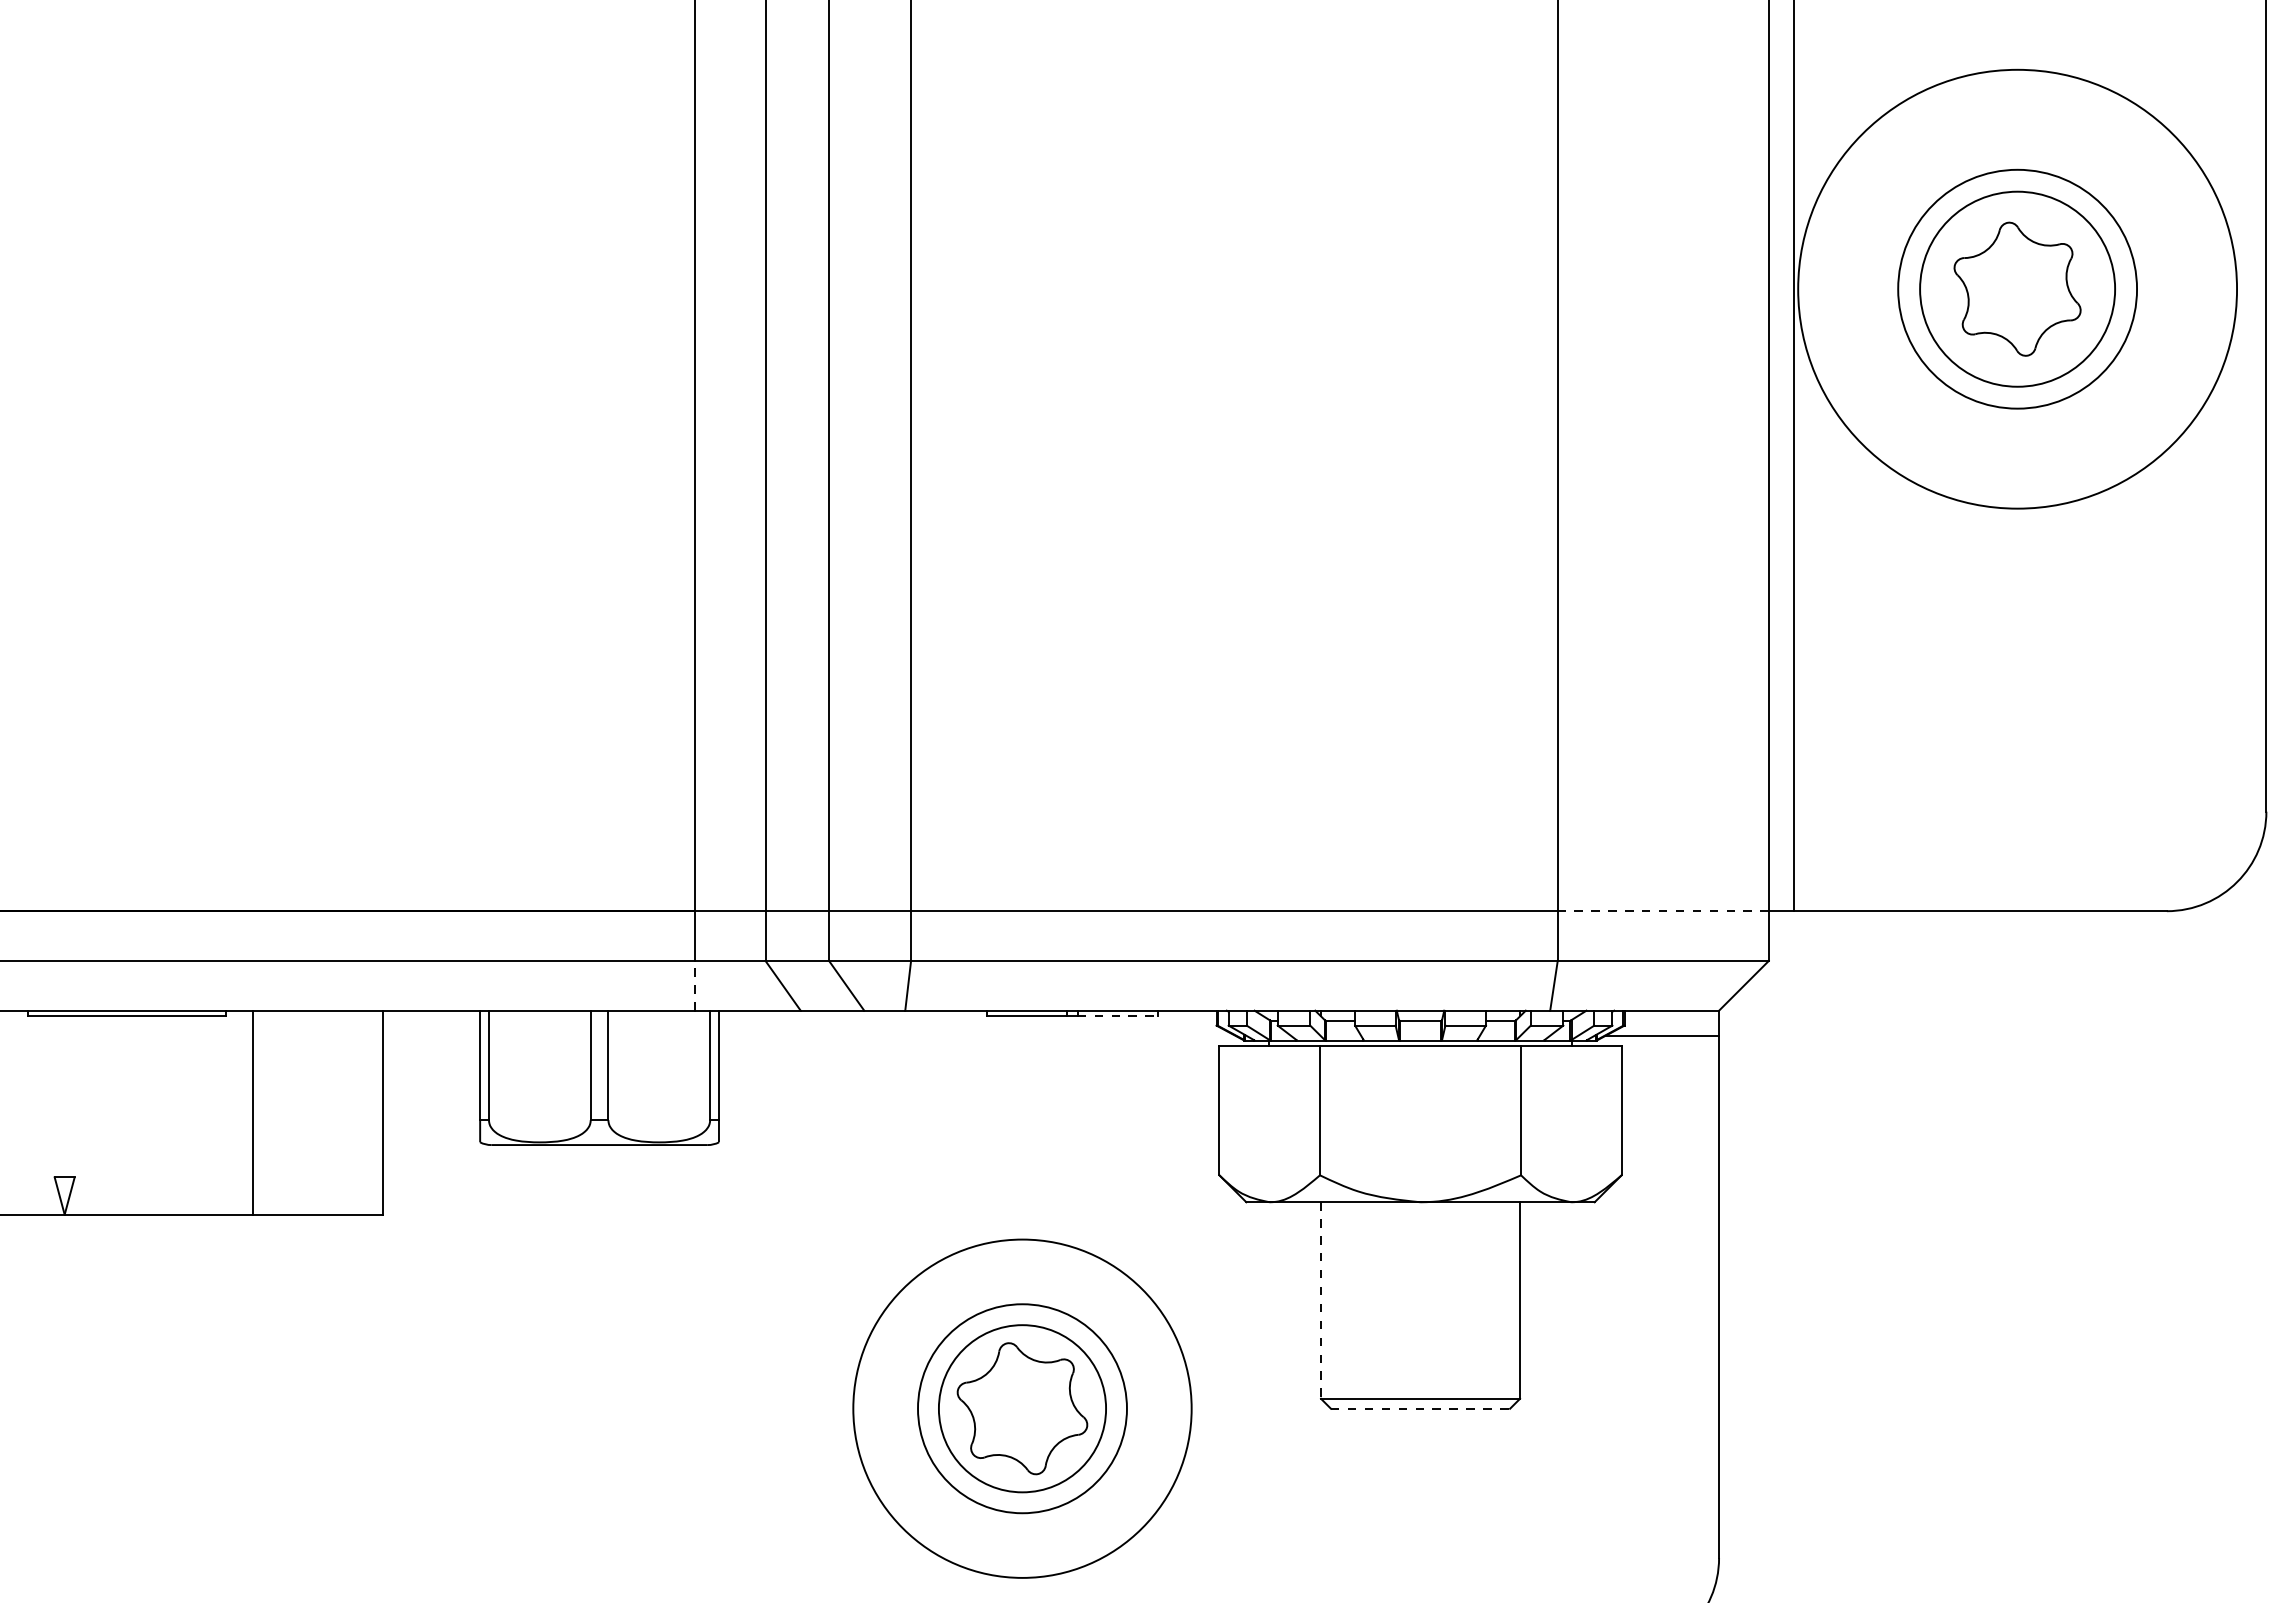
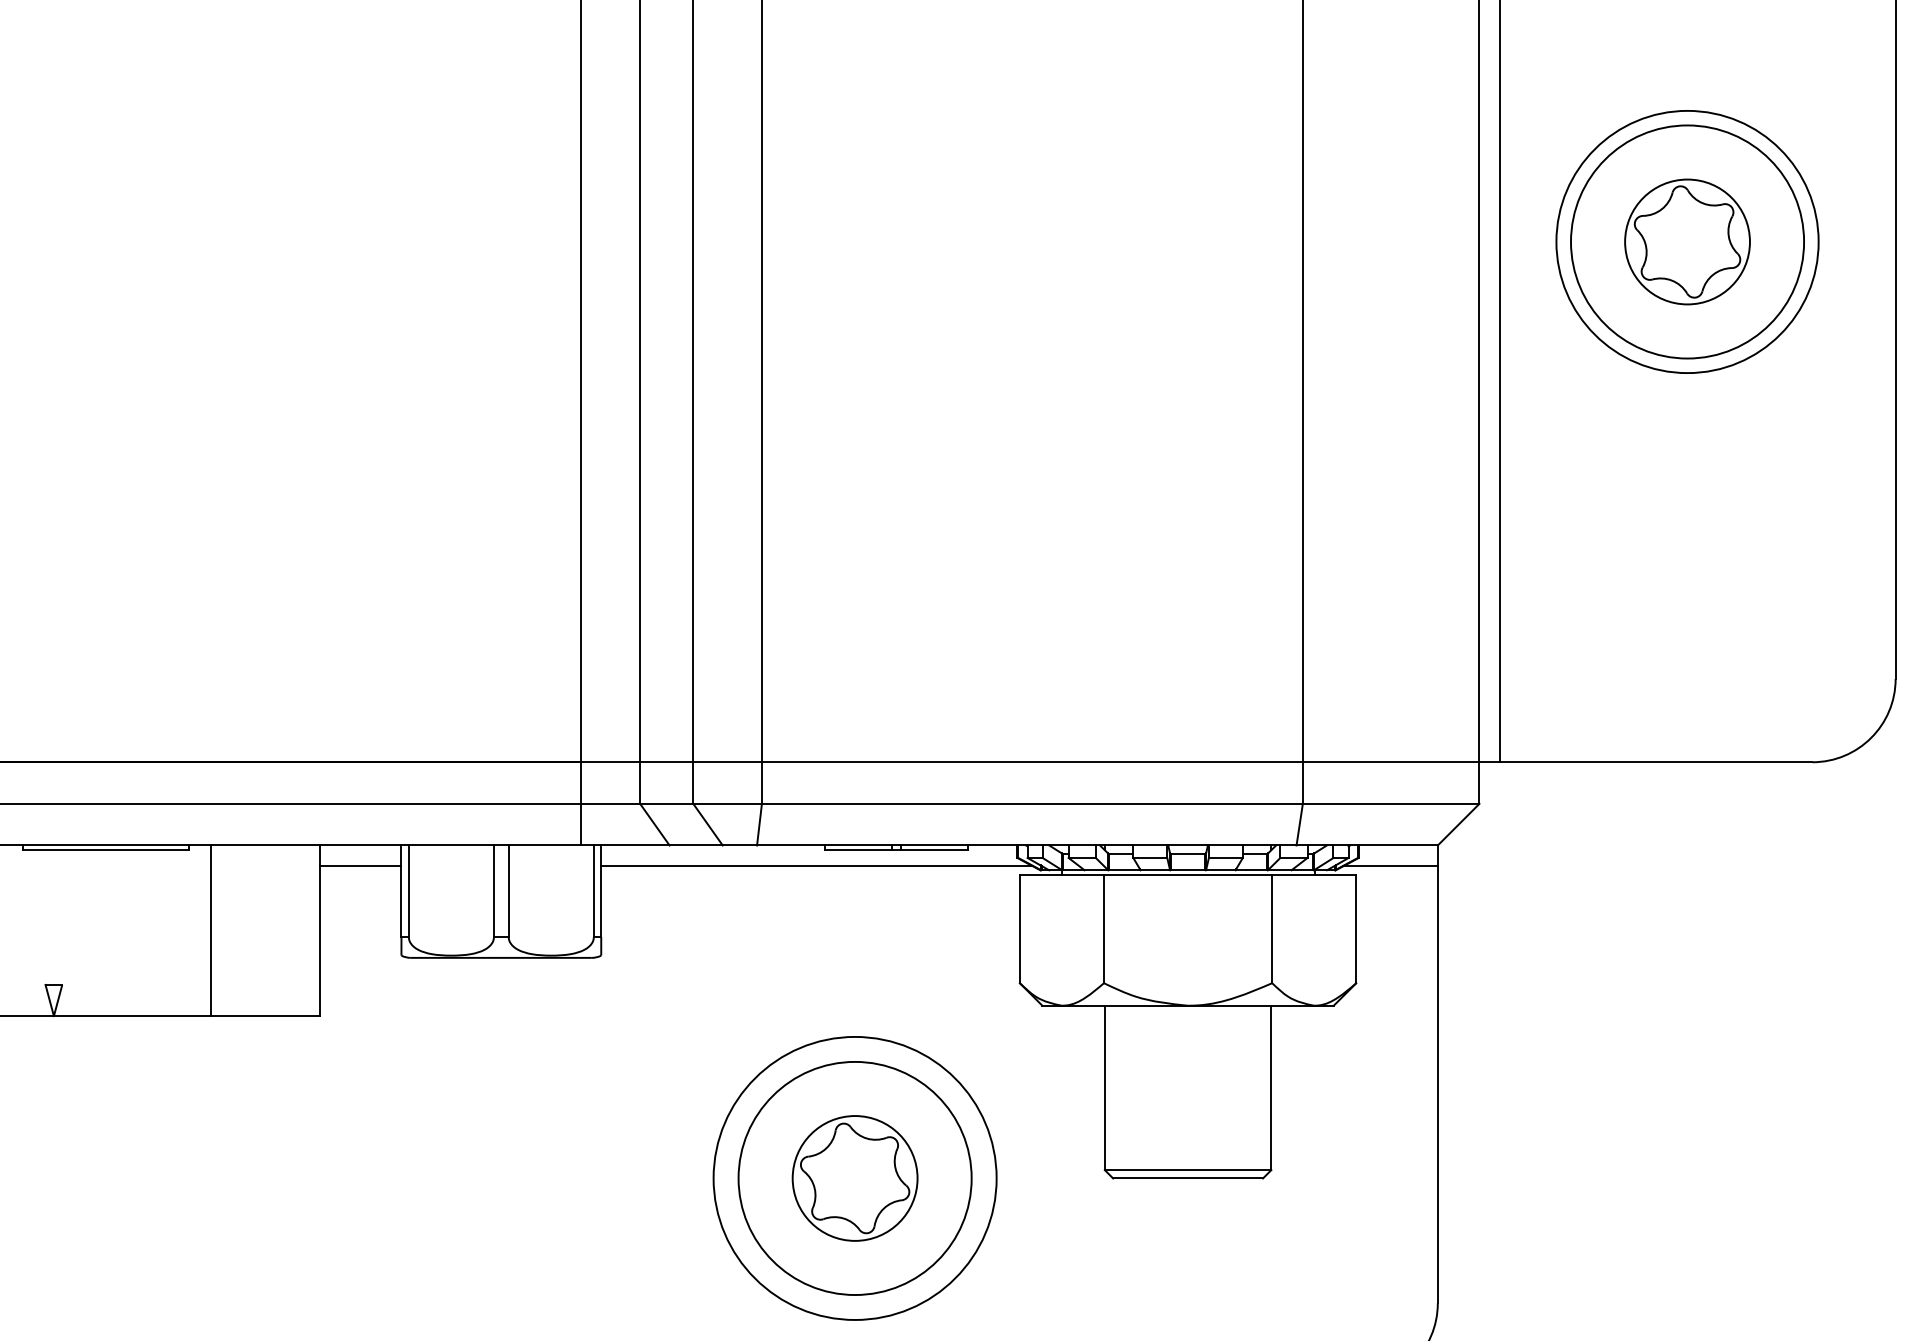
circle: (2017, 288) -> (1687, 241), size x0.62
circle: (2017, 288) -> (1687, 241), size x0.71
circle: (2017, 288) -> (1687, 241), size x1.43
line: (1663, 911) -> (1391, 762), dashed -> solid
line: (695, 985) -> (581, 824), dashed -> solid
line: (1118, 1015) -> (935, 849), dashed -> solid
line: (431, 1035) -> (360, 866), added
line: (976, 1035) -> (816, 866), added
line: (1321, 1301) -> (1105, 1088), dashed -> solid
circle: (1022, 1408) -> (855, 1178), size x0.71
circle: (1022, 1408) -> (855, 1178), size x1.67
line: (1420, 1408) -> (1188, 1178), dashed -> solid

